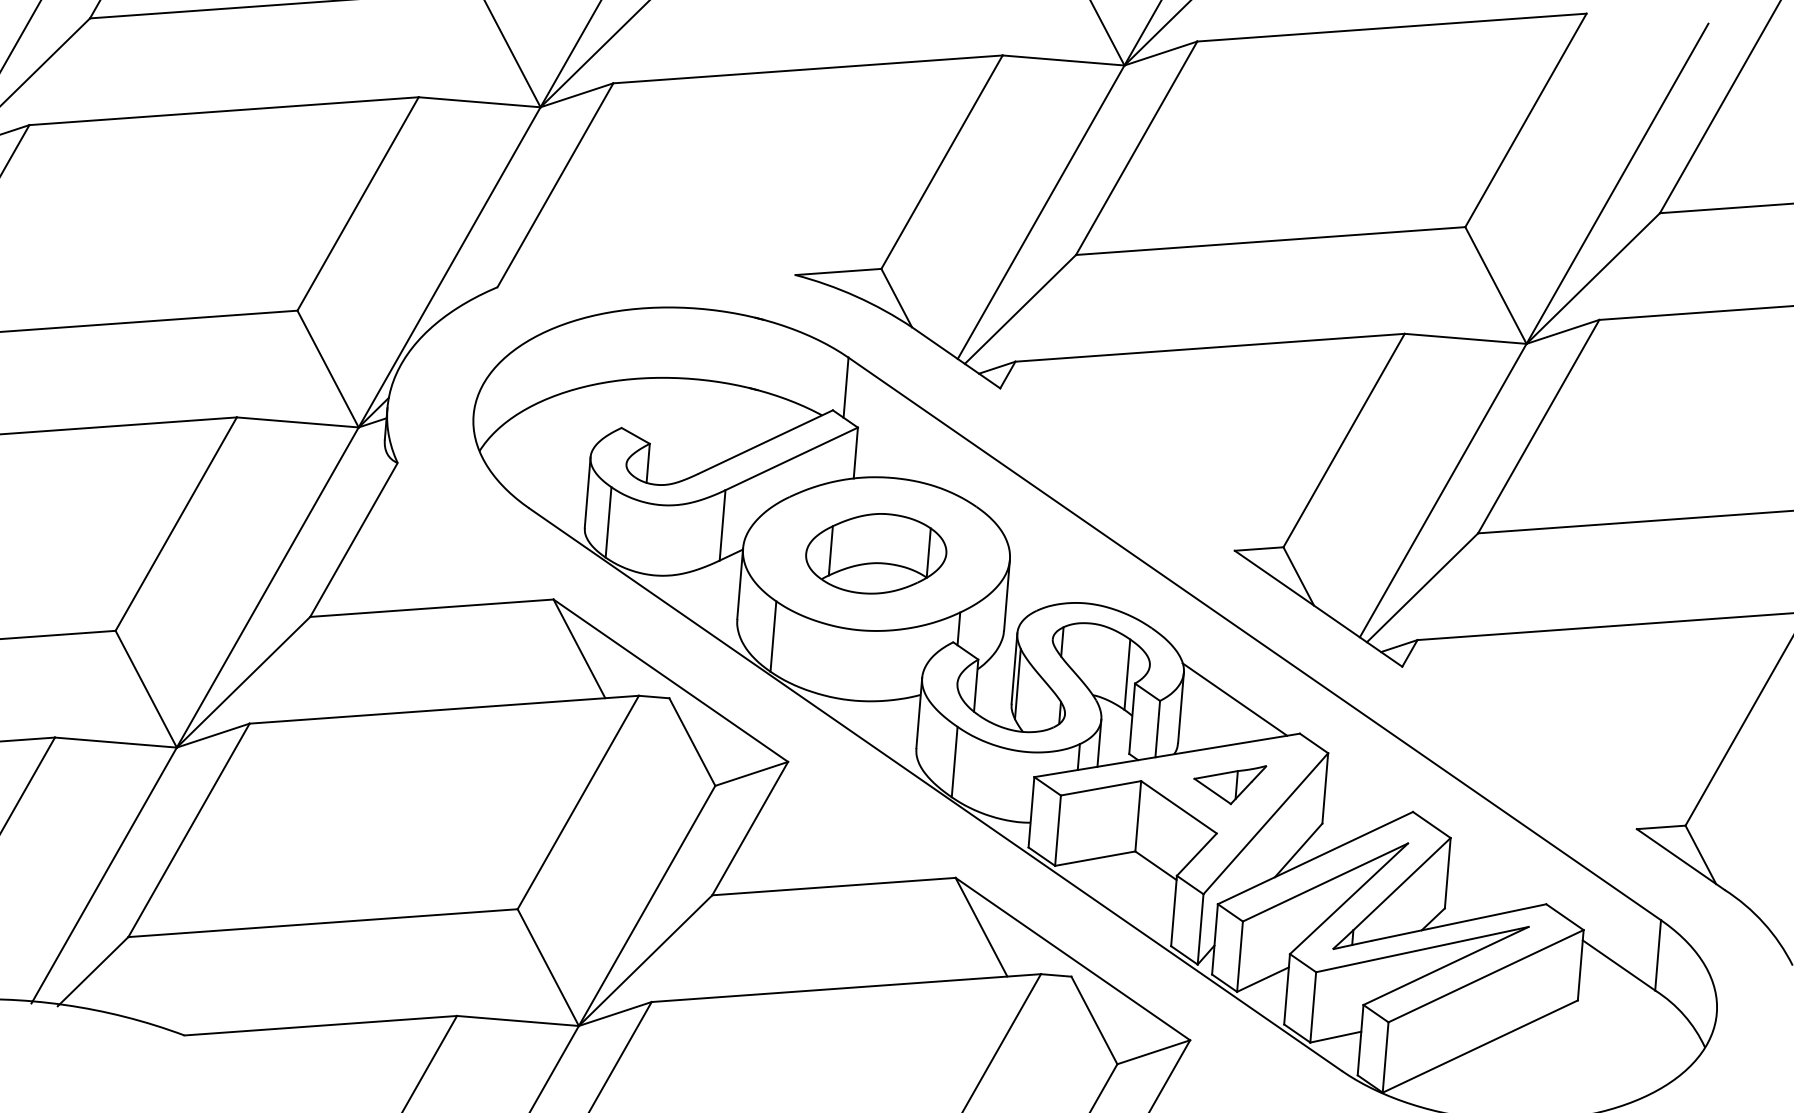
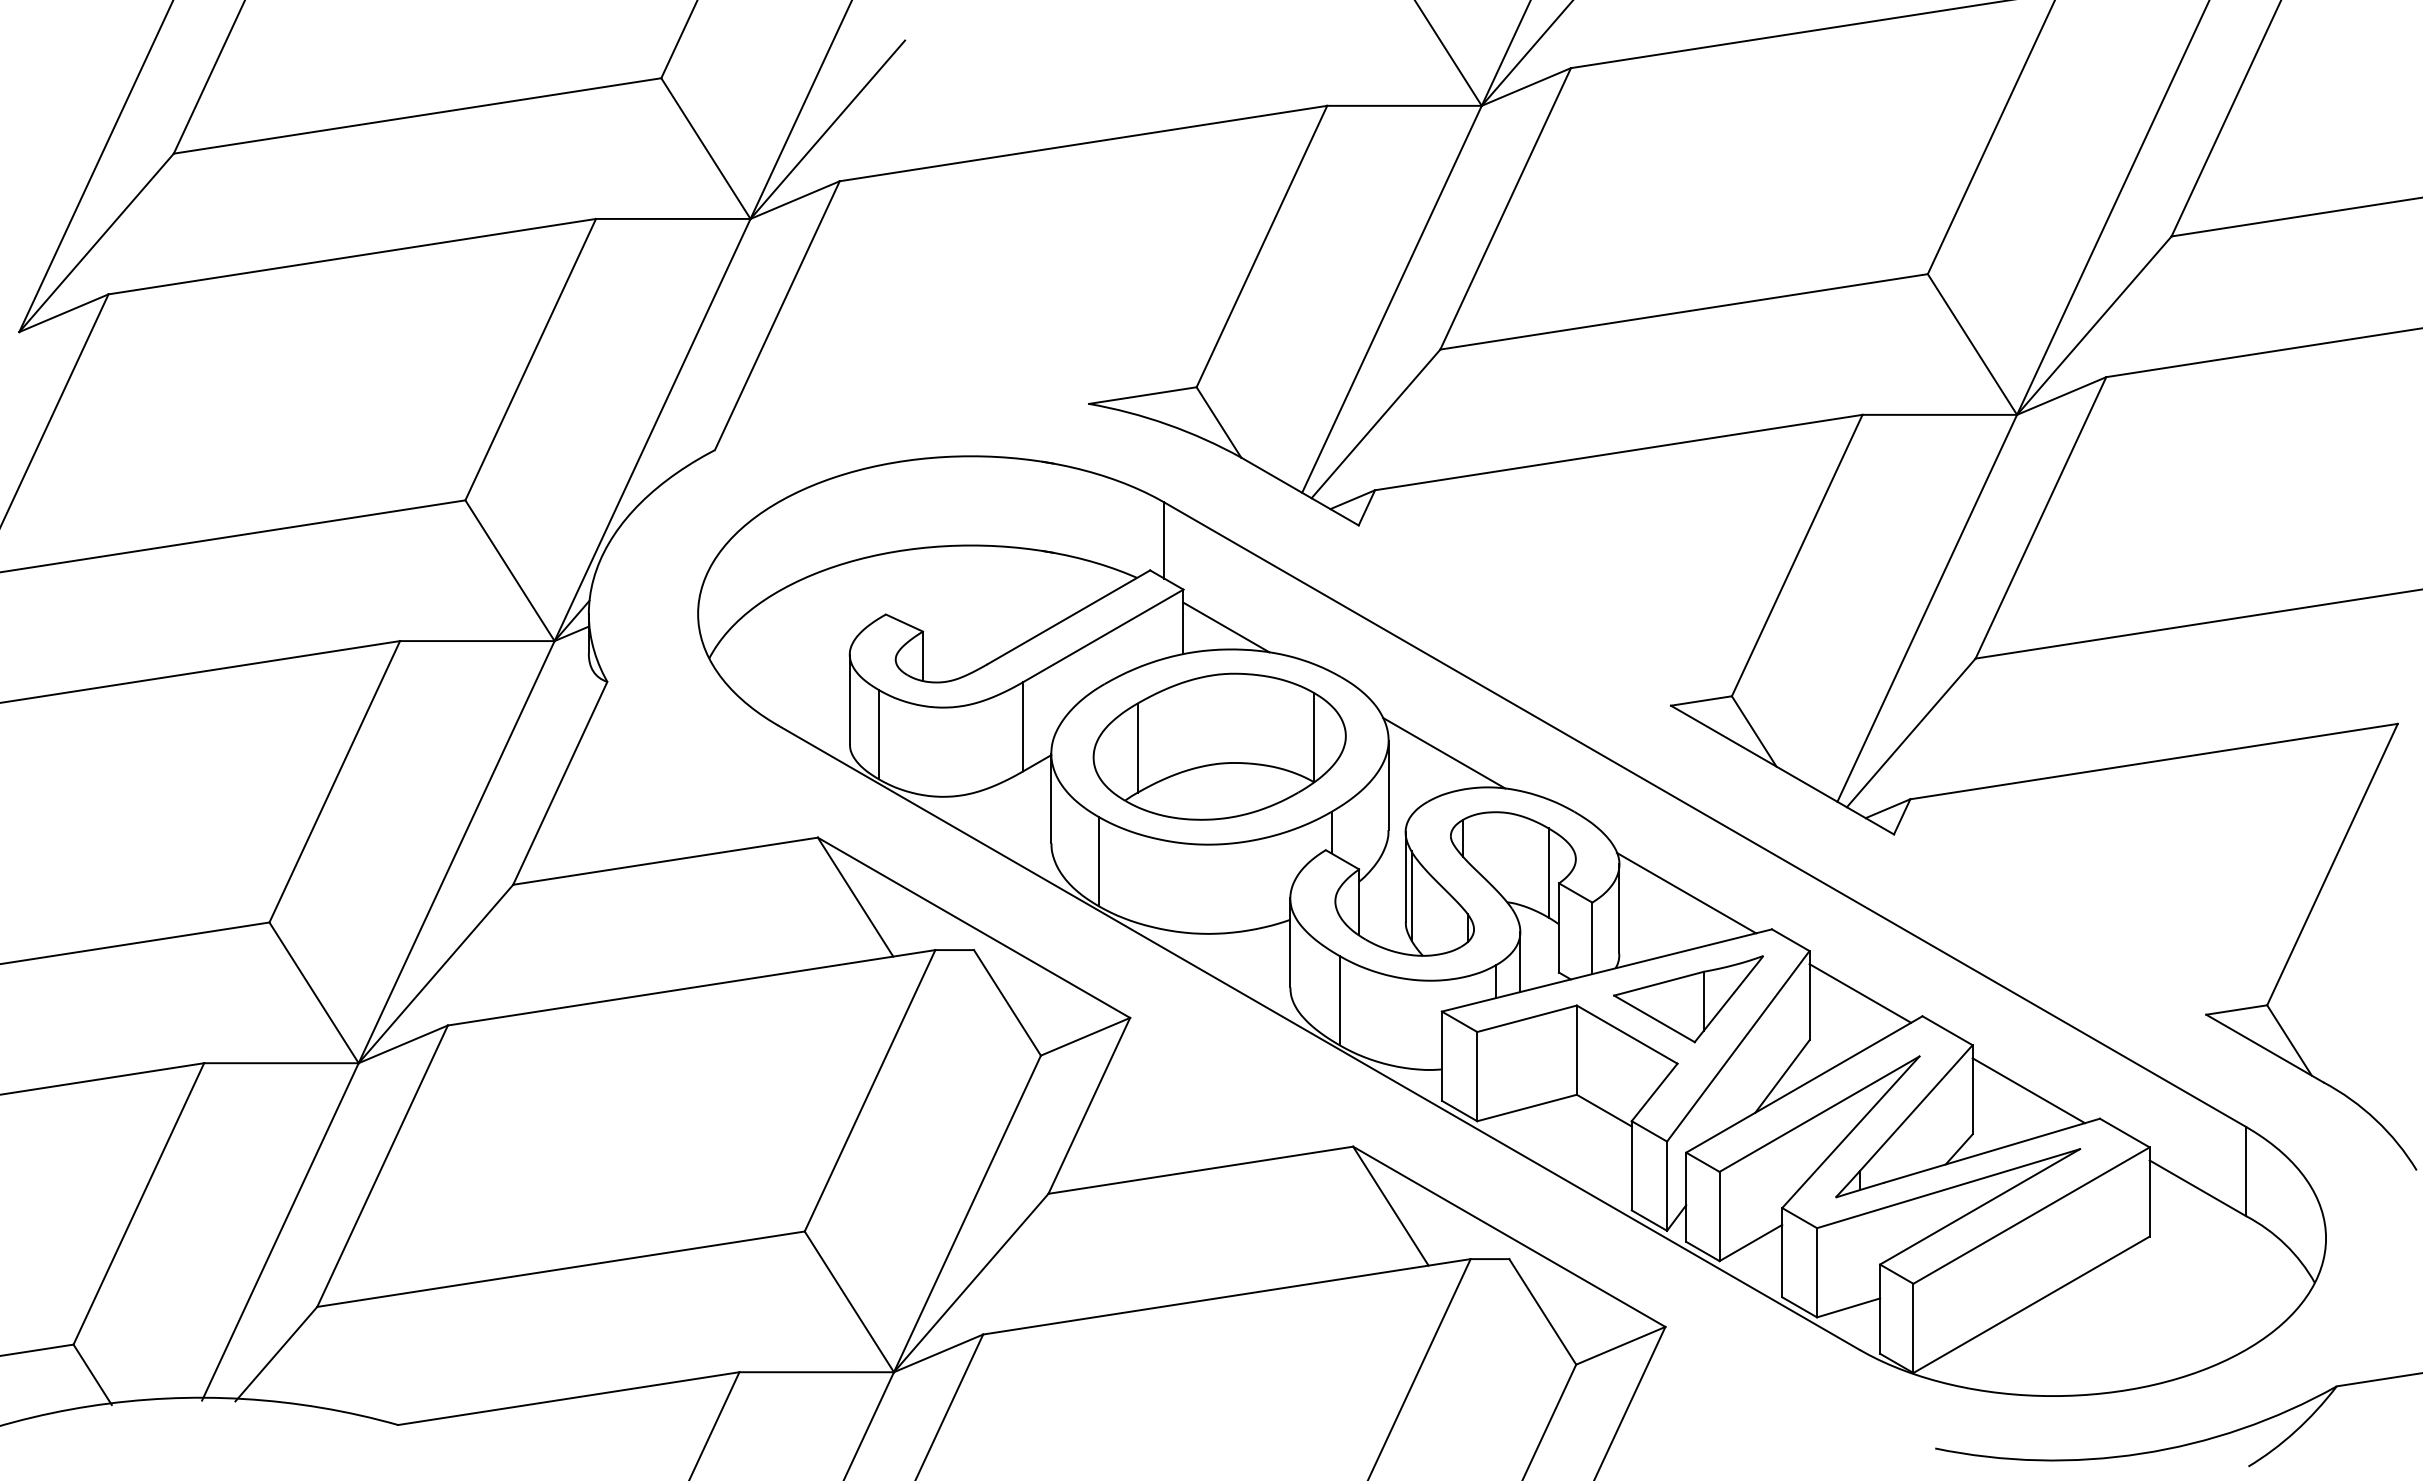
line: (889, 460) -> (1226, 627), added
part: (876, 553) -> (1219, 746), size x1.43
line: (1053, 572) -> (1444, 752), added
part: (1229, 783) -> (1688, 999), size x1.67
line: (1365, 789) -> (1860, 993), added
line: (1491, 877) -> (2028, 1090), added

